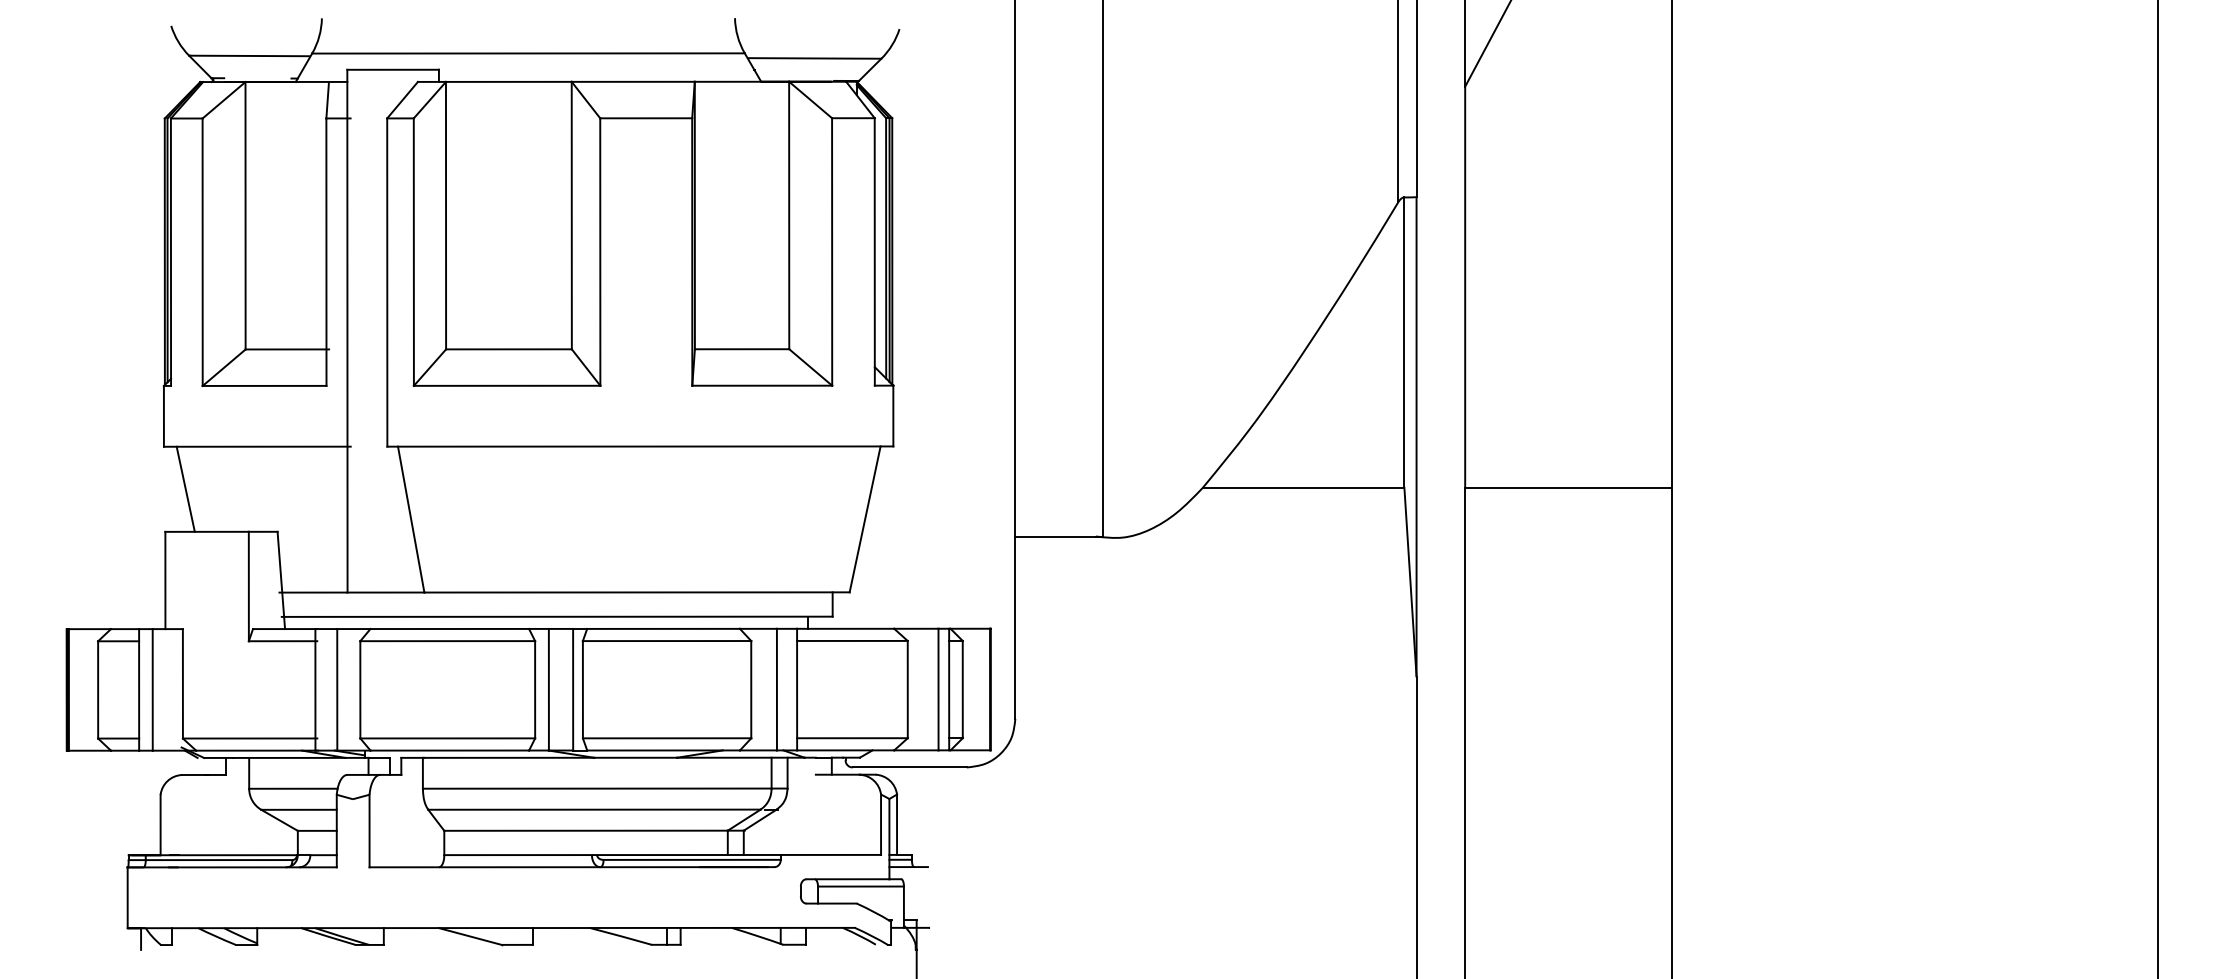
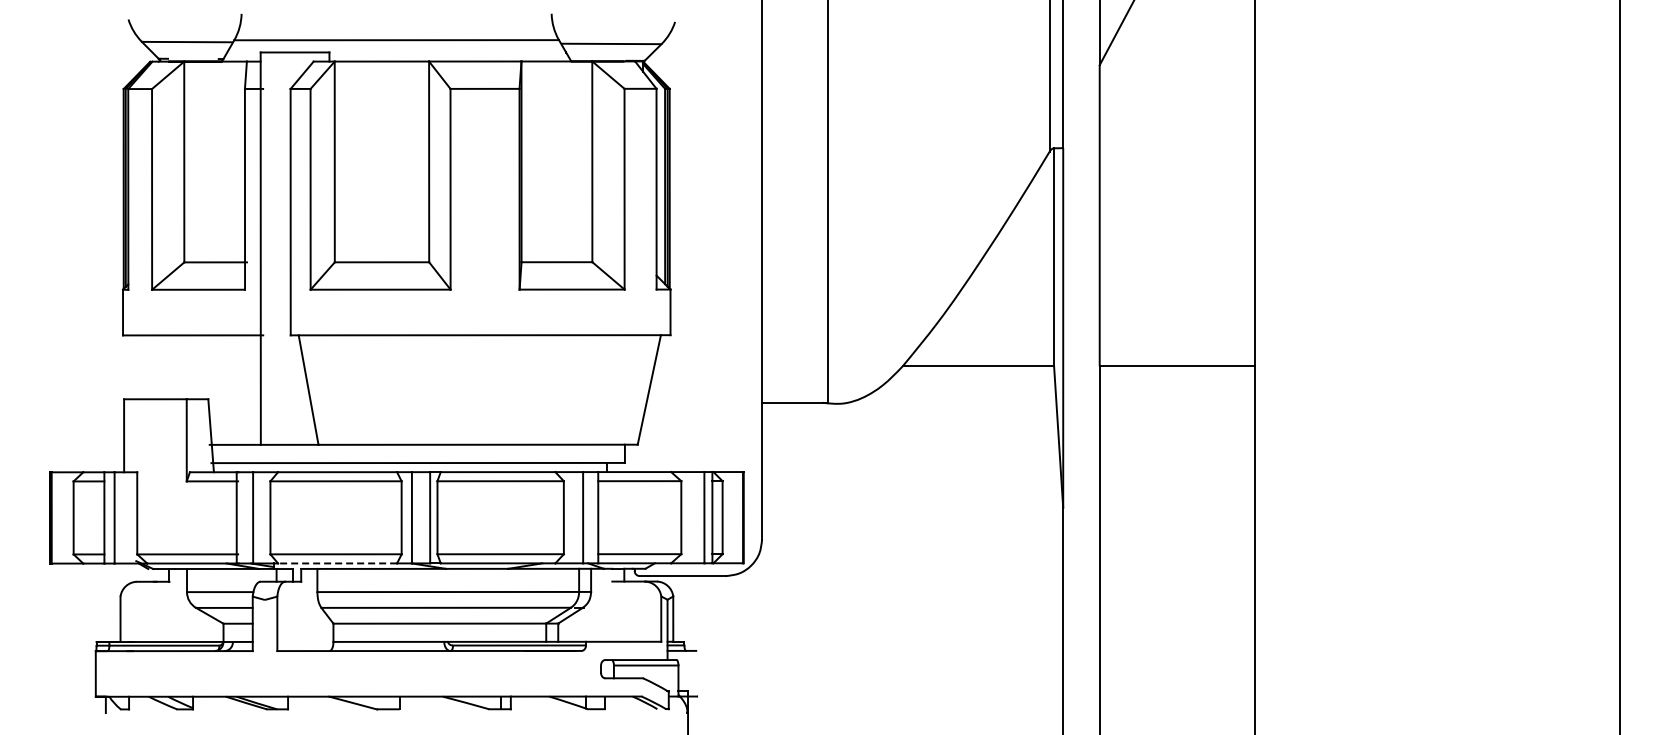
line: (185, 489) -> (139, 367), removed
line: (449, 750) -> (337, 563), solid -> dashed

